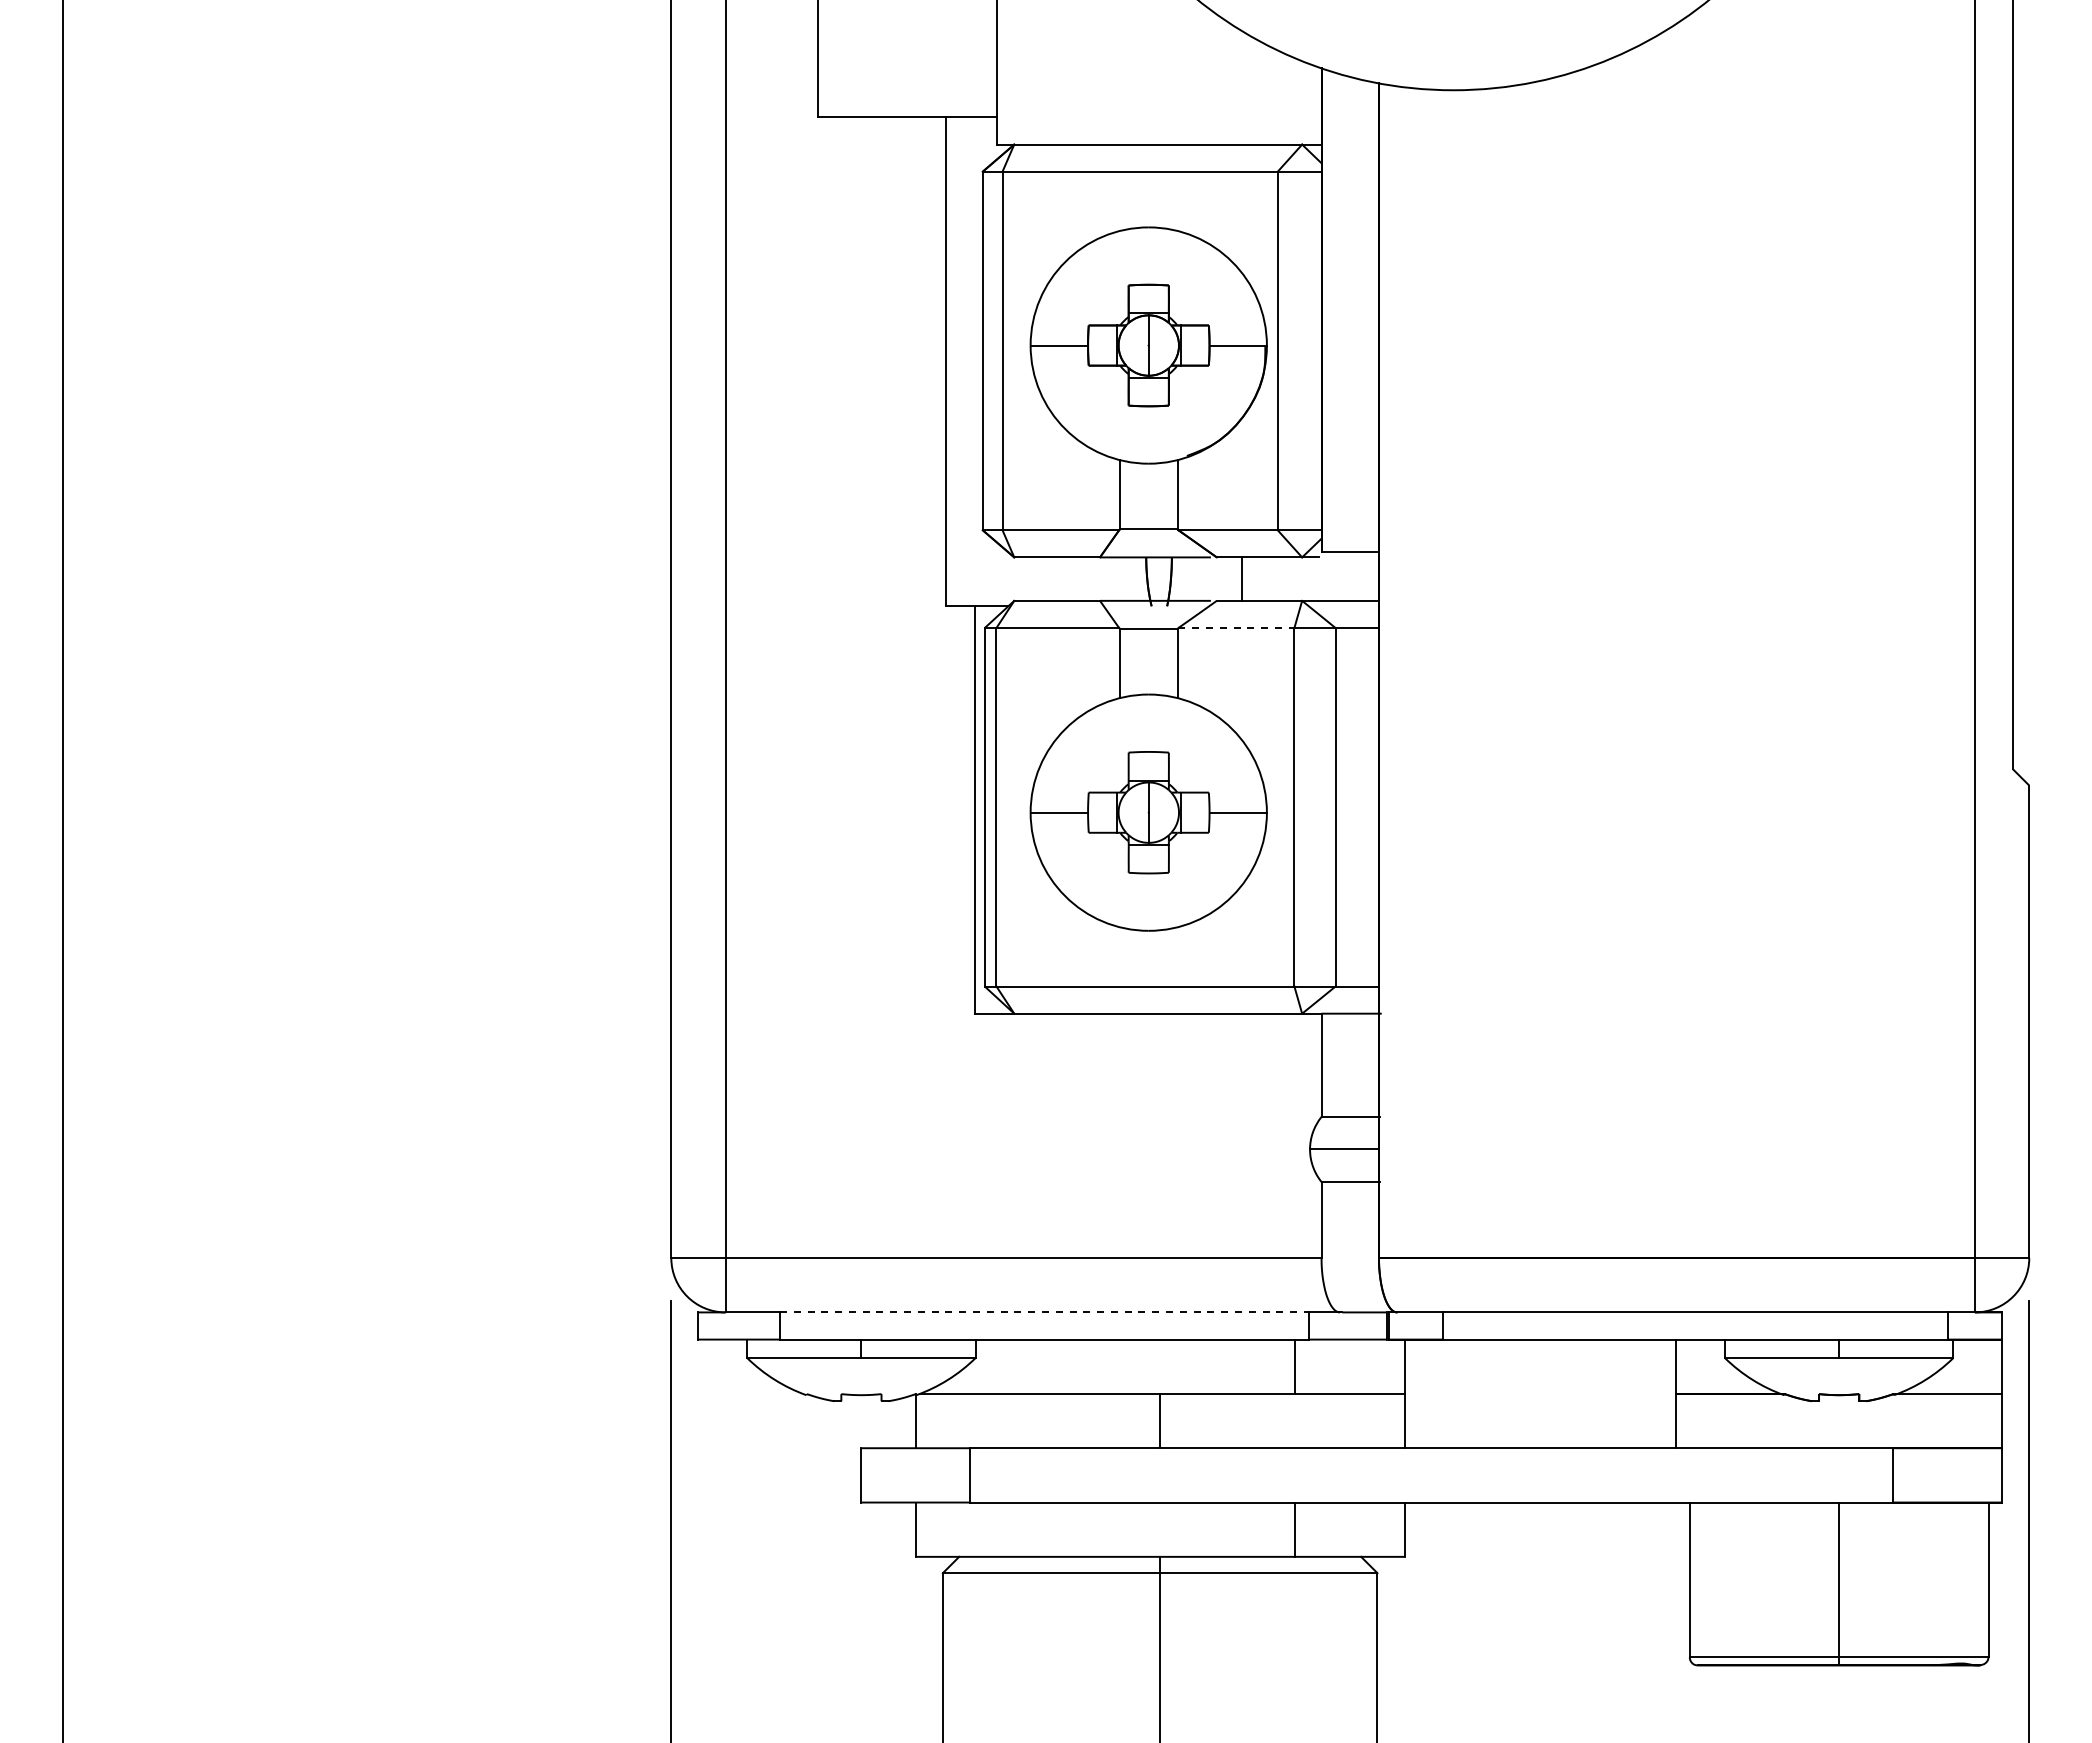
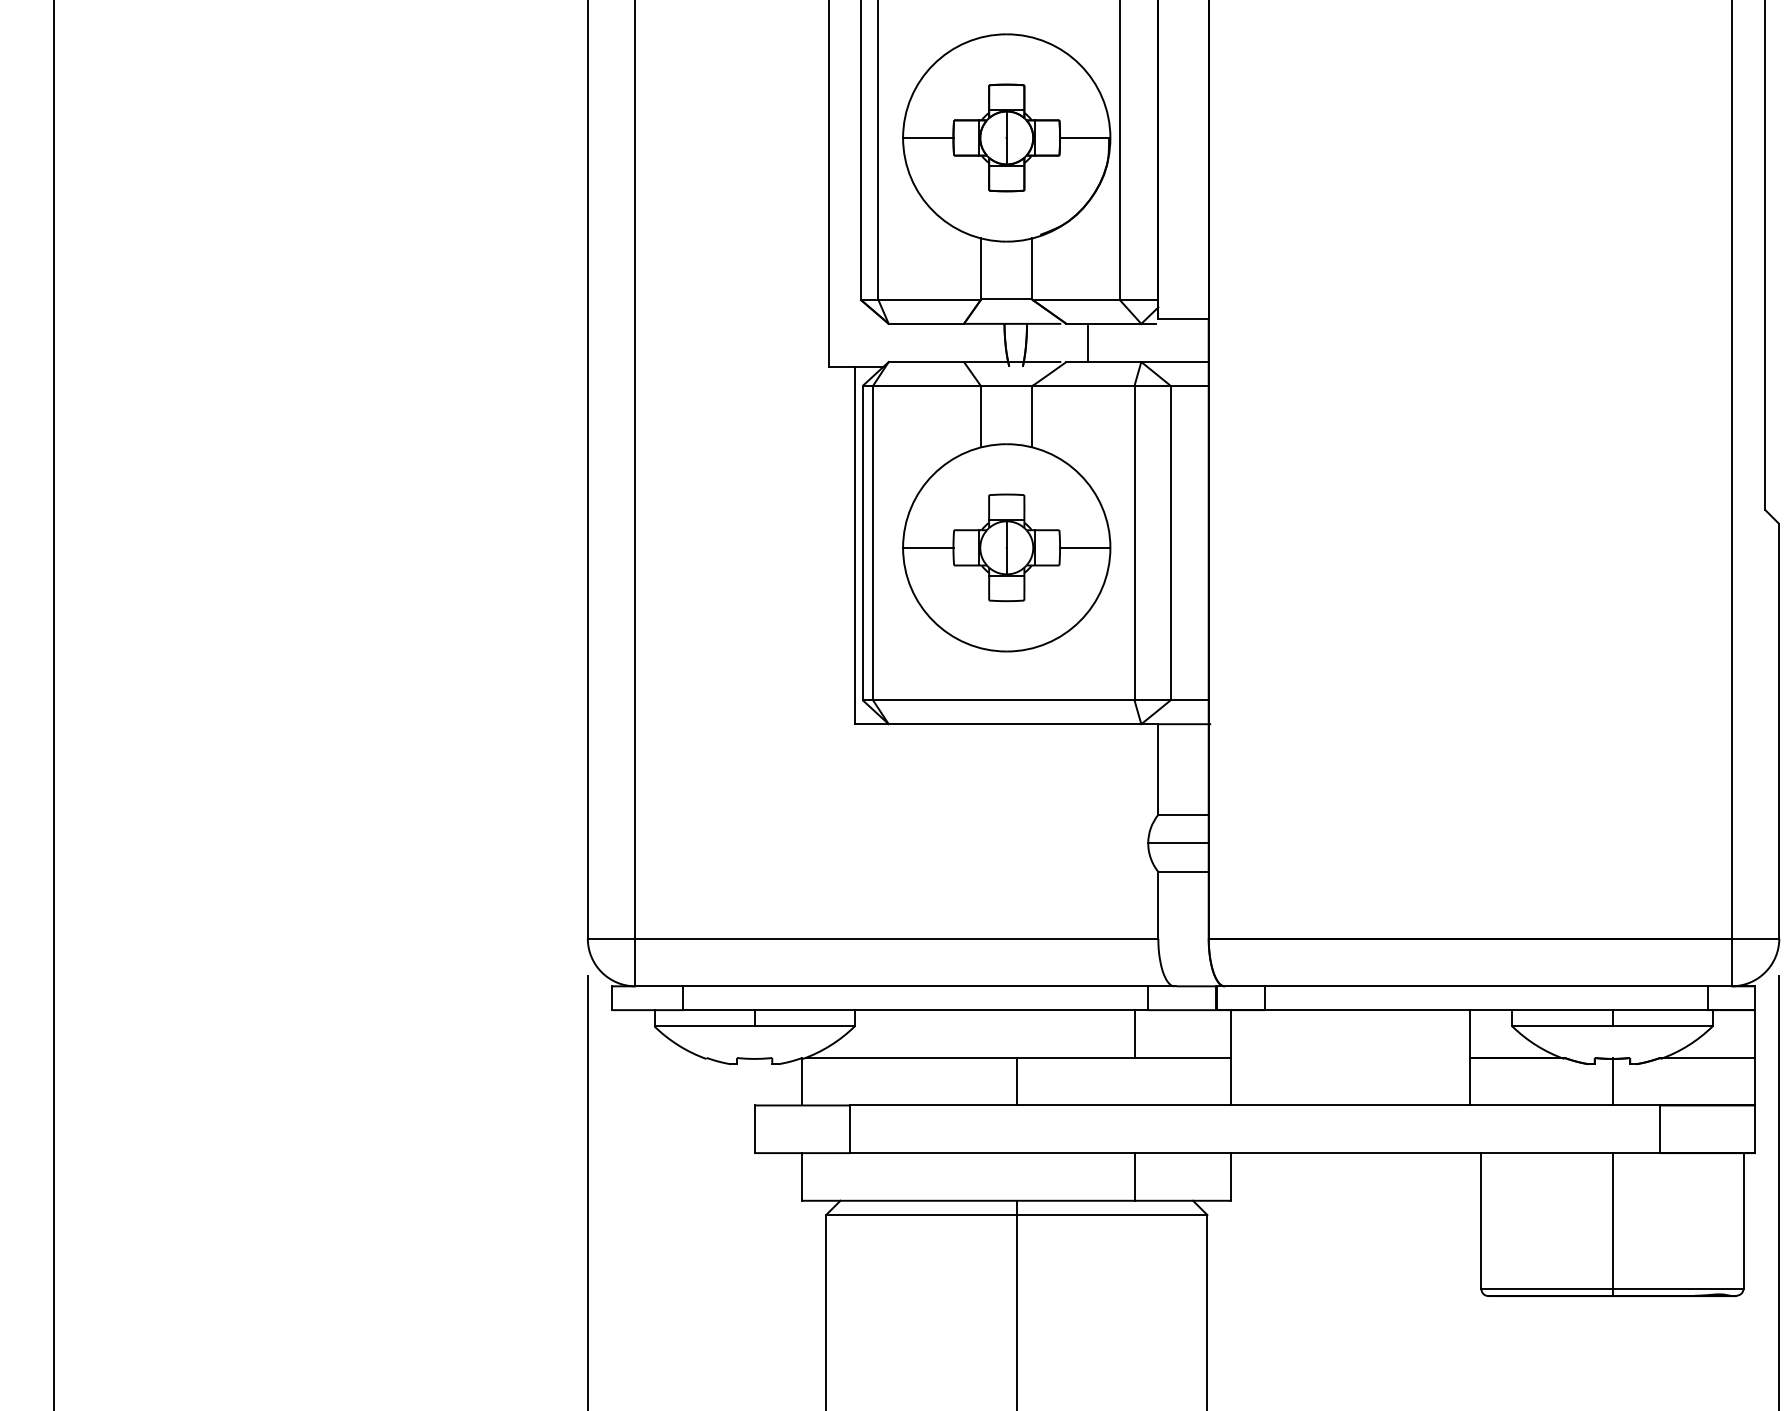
line: (1236, 628) -> (1083, 386), dashed -> solid
line: (1044, 1312) -> (915, 986), dashed -> solid
line: (1839, 1420) -> (1612, 1081), added

